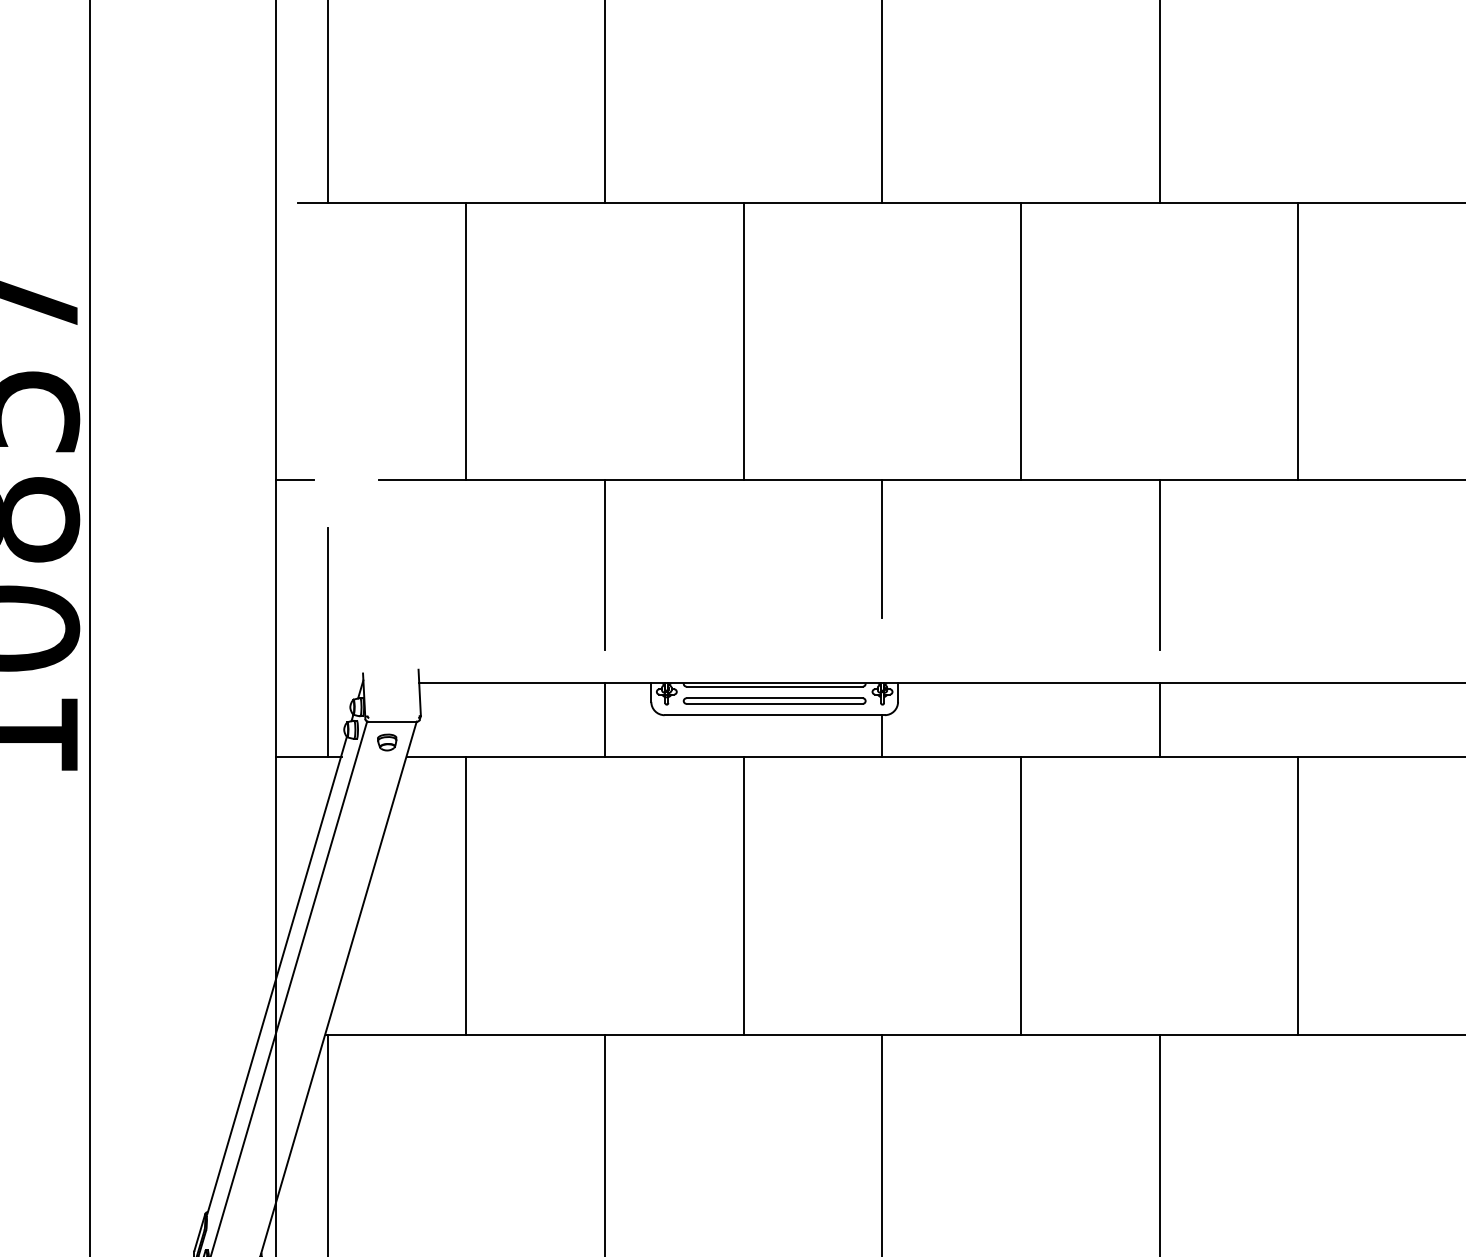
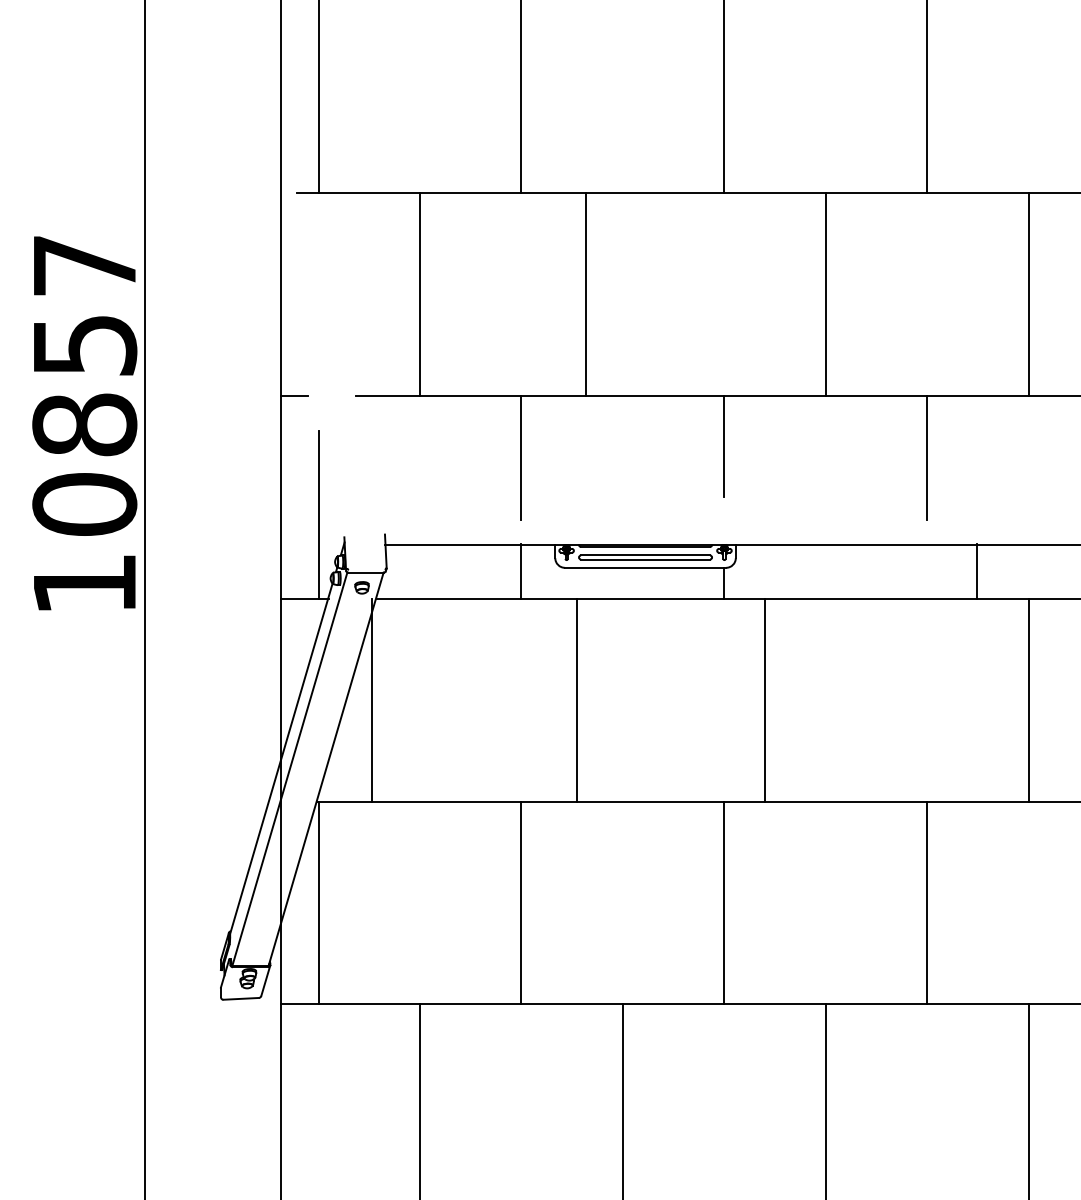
line: (743, 340) -> (585, 293), moved
line: (1160, 720) -> (977, 571), moved
line: (465, 895) -> (371, 699), moved
line: (743, 895) -> (576, 699), moved
line: (1020, 895) -> (764, 699), moved

